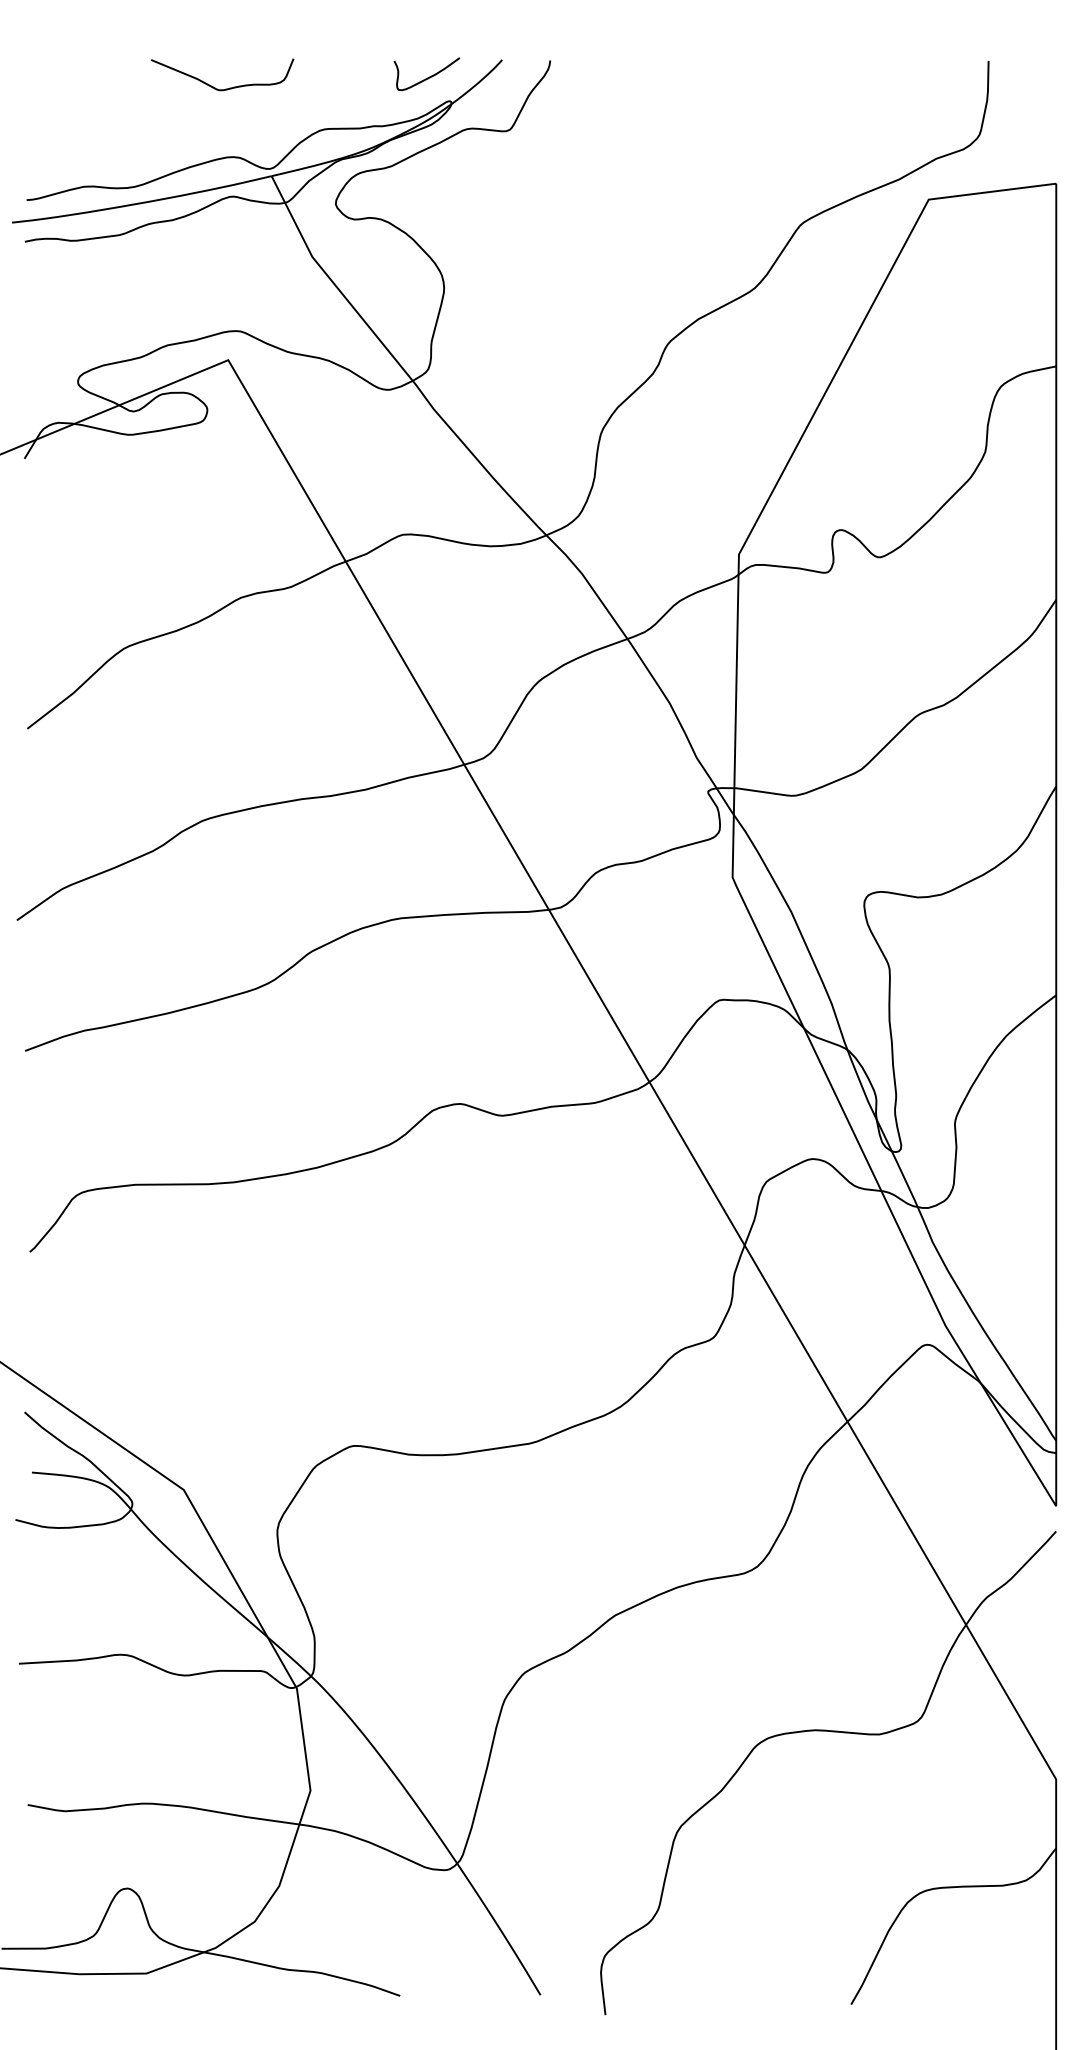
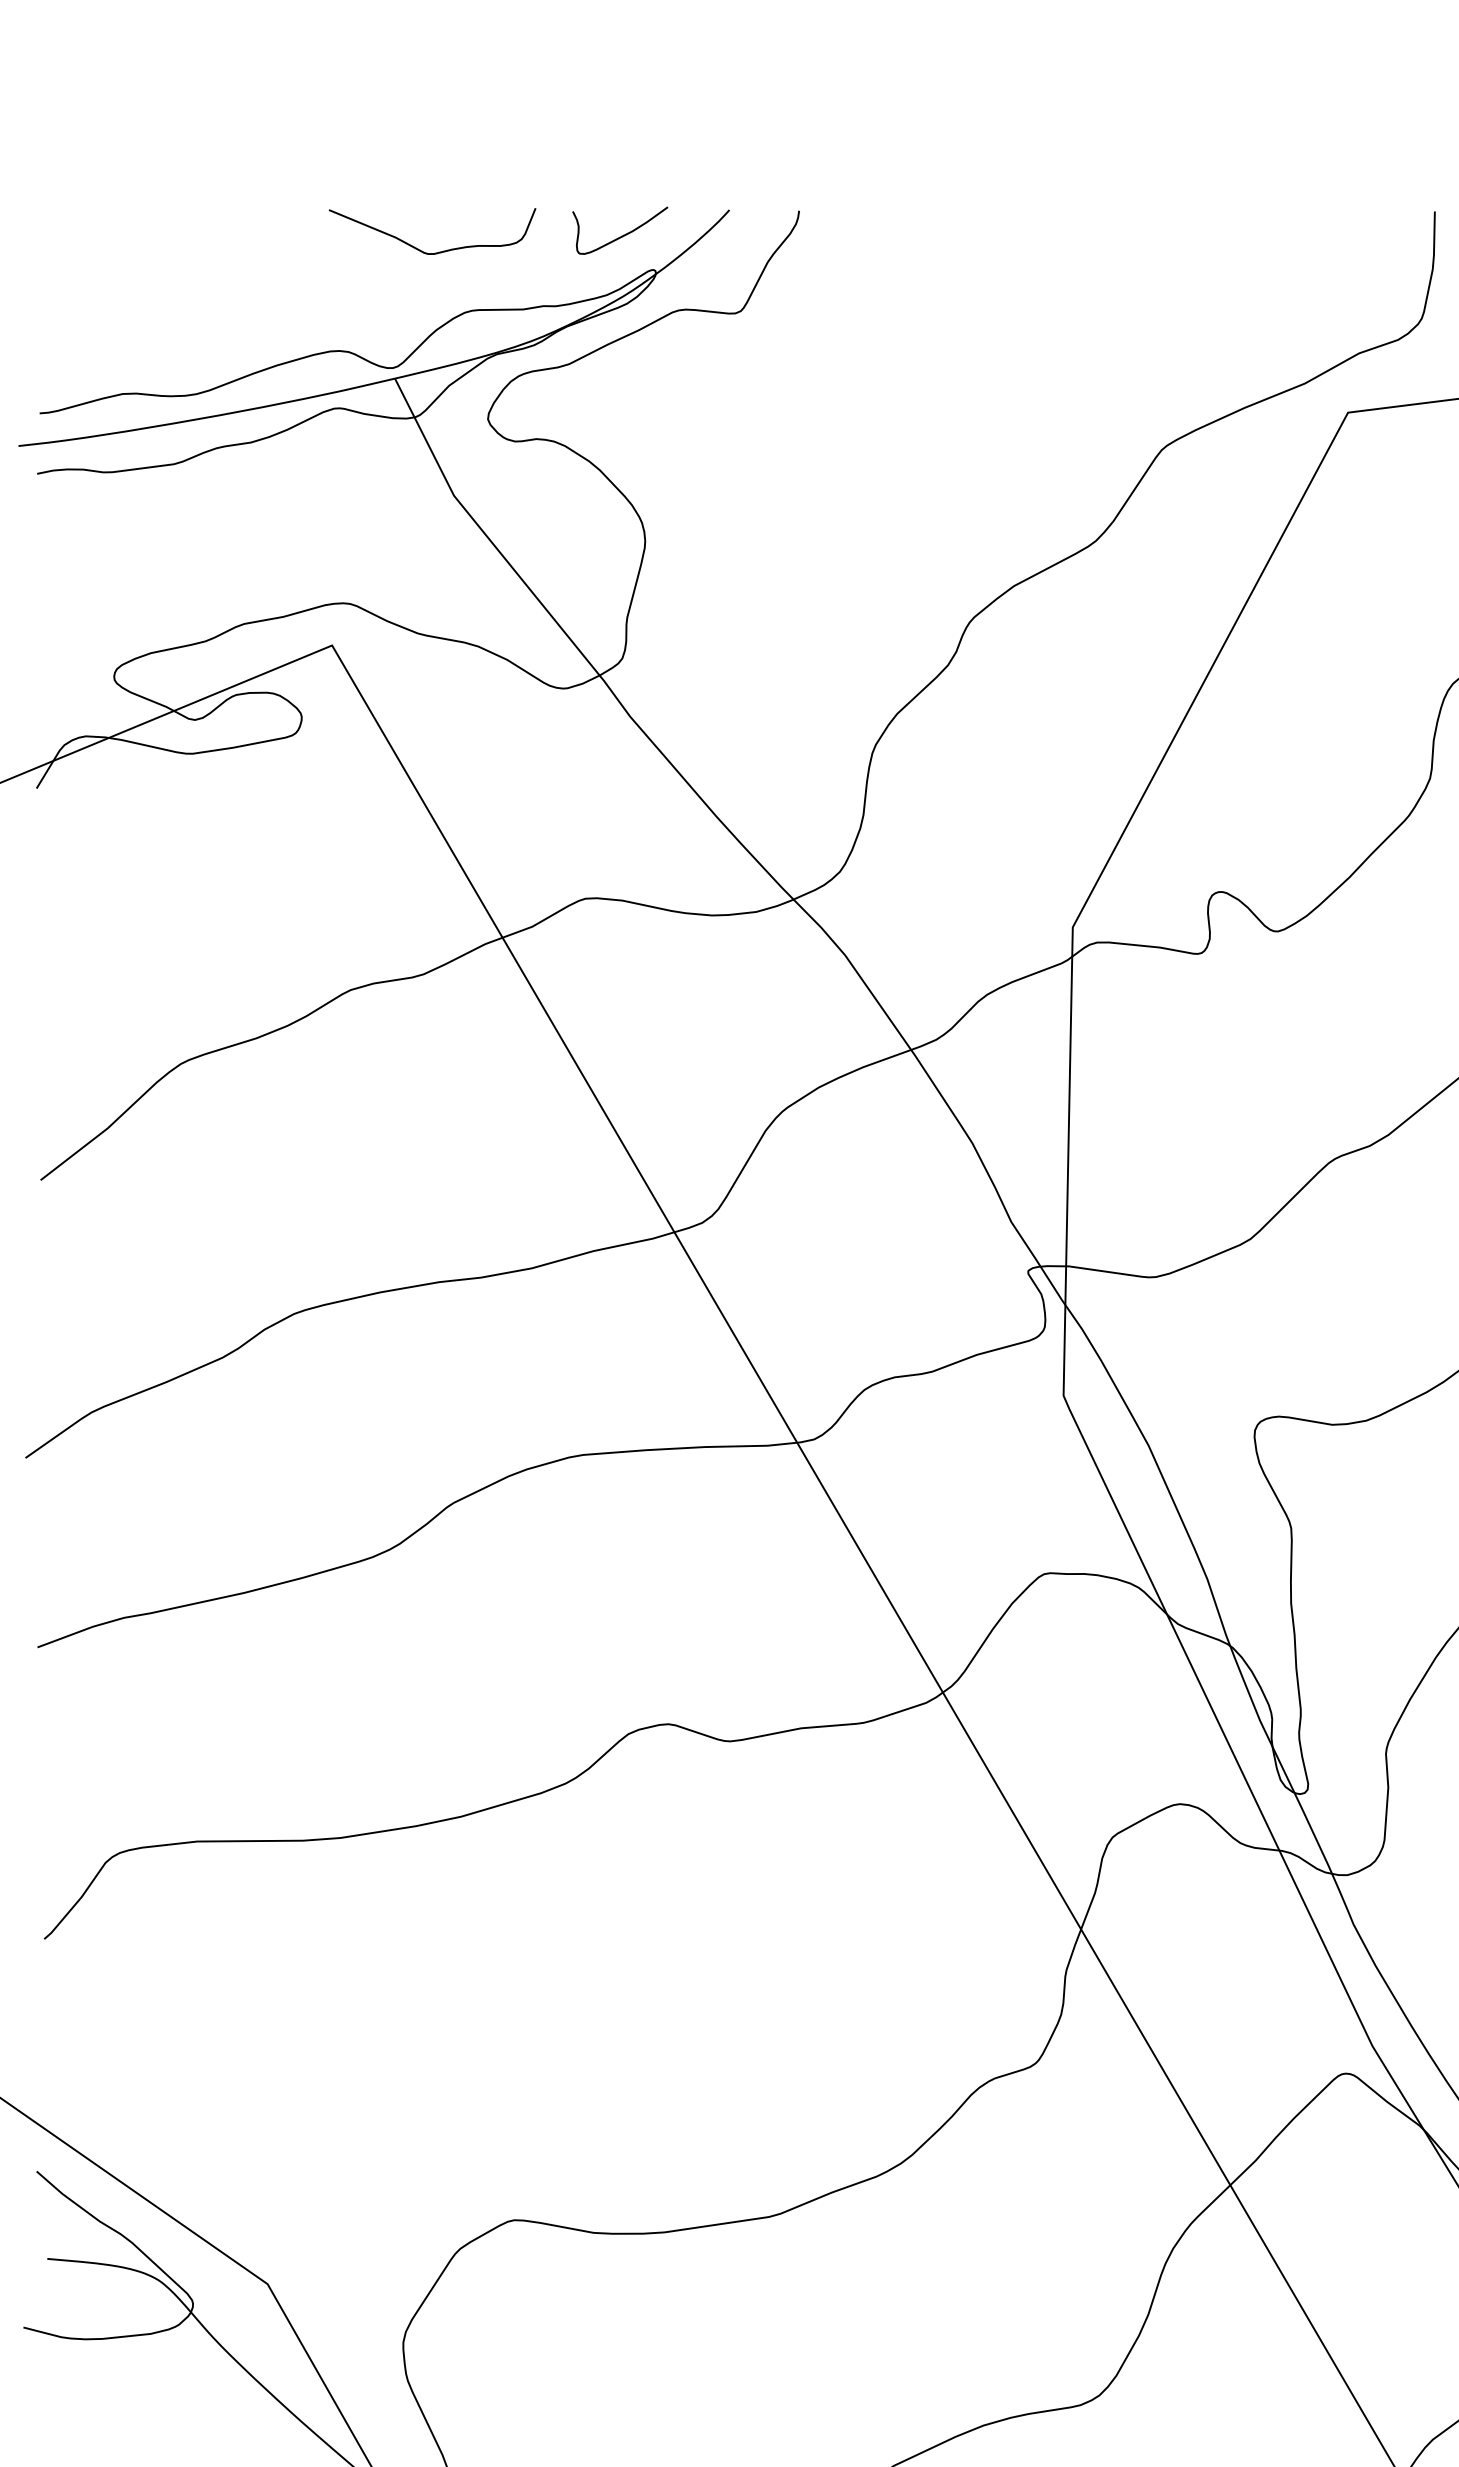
curve: (225, 88) -> (436, 251), moved

